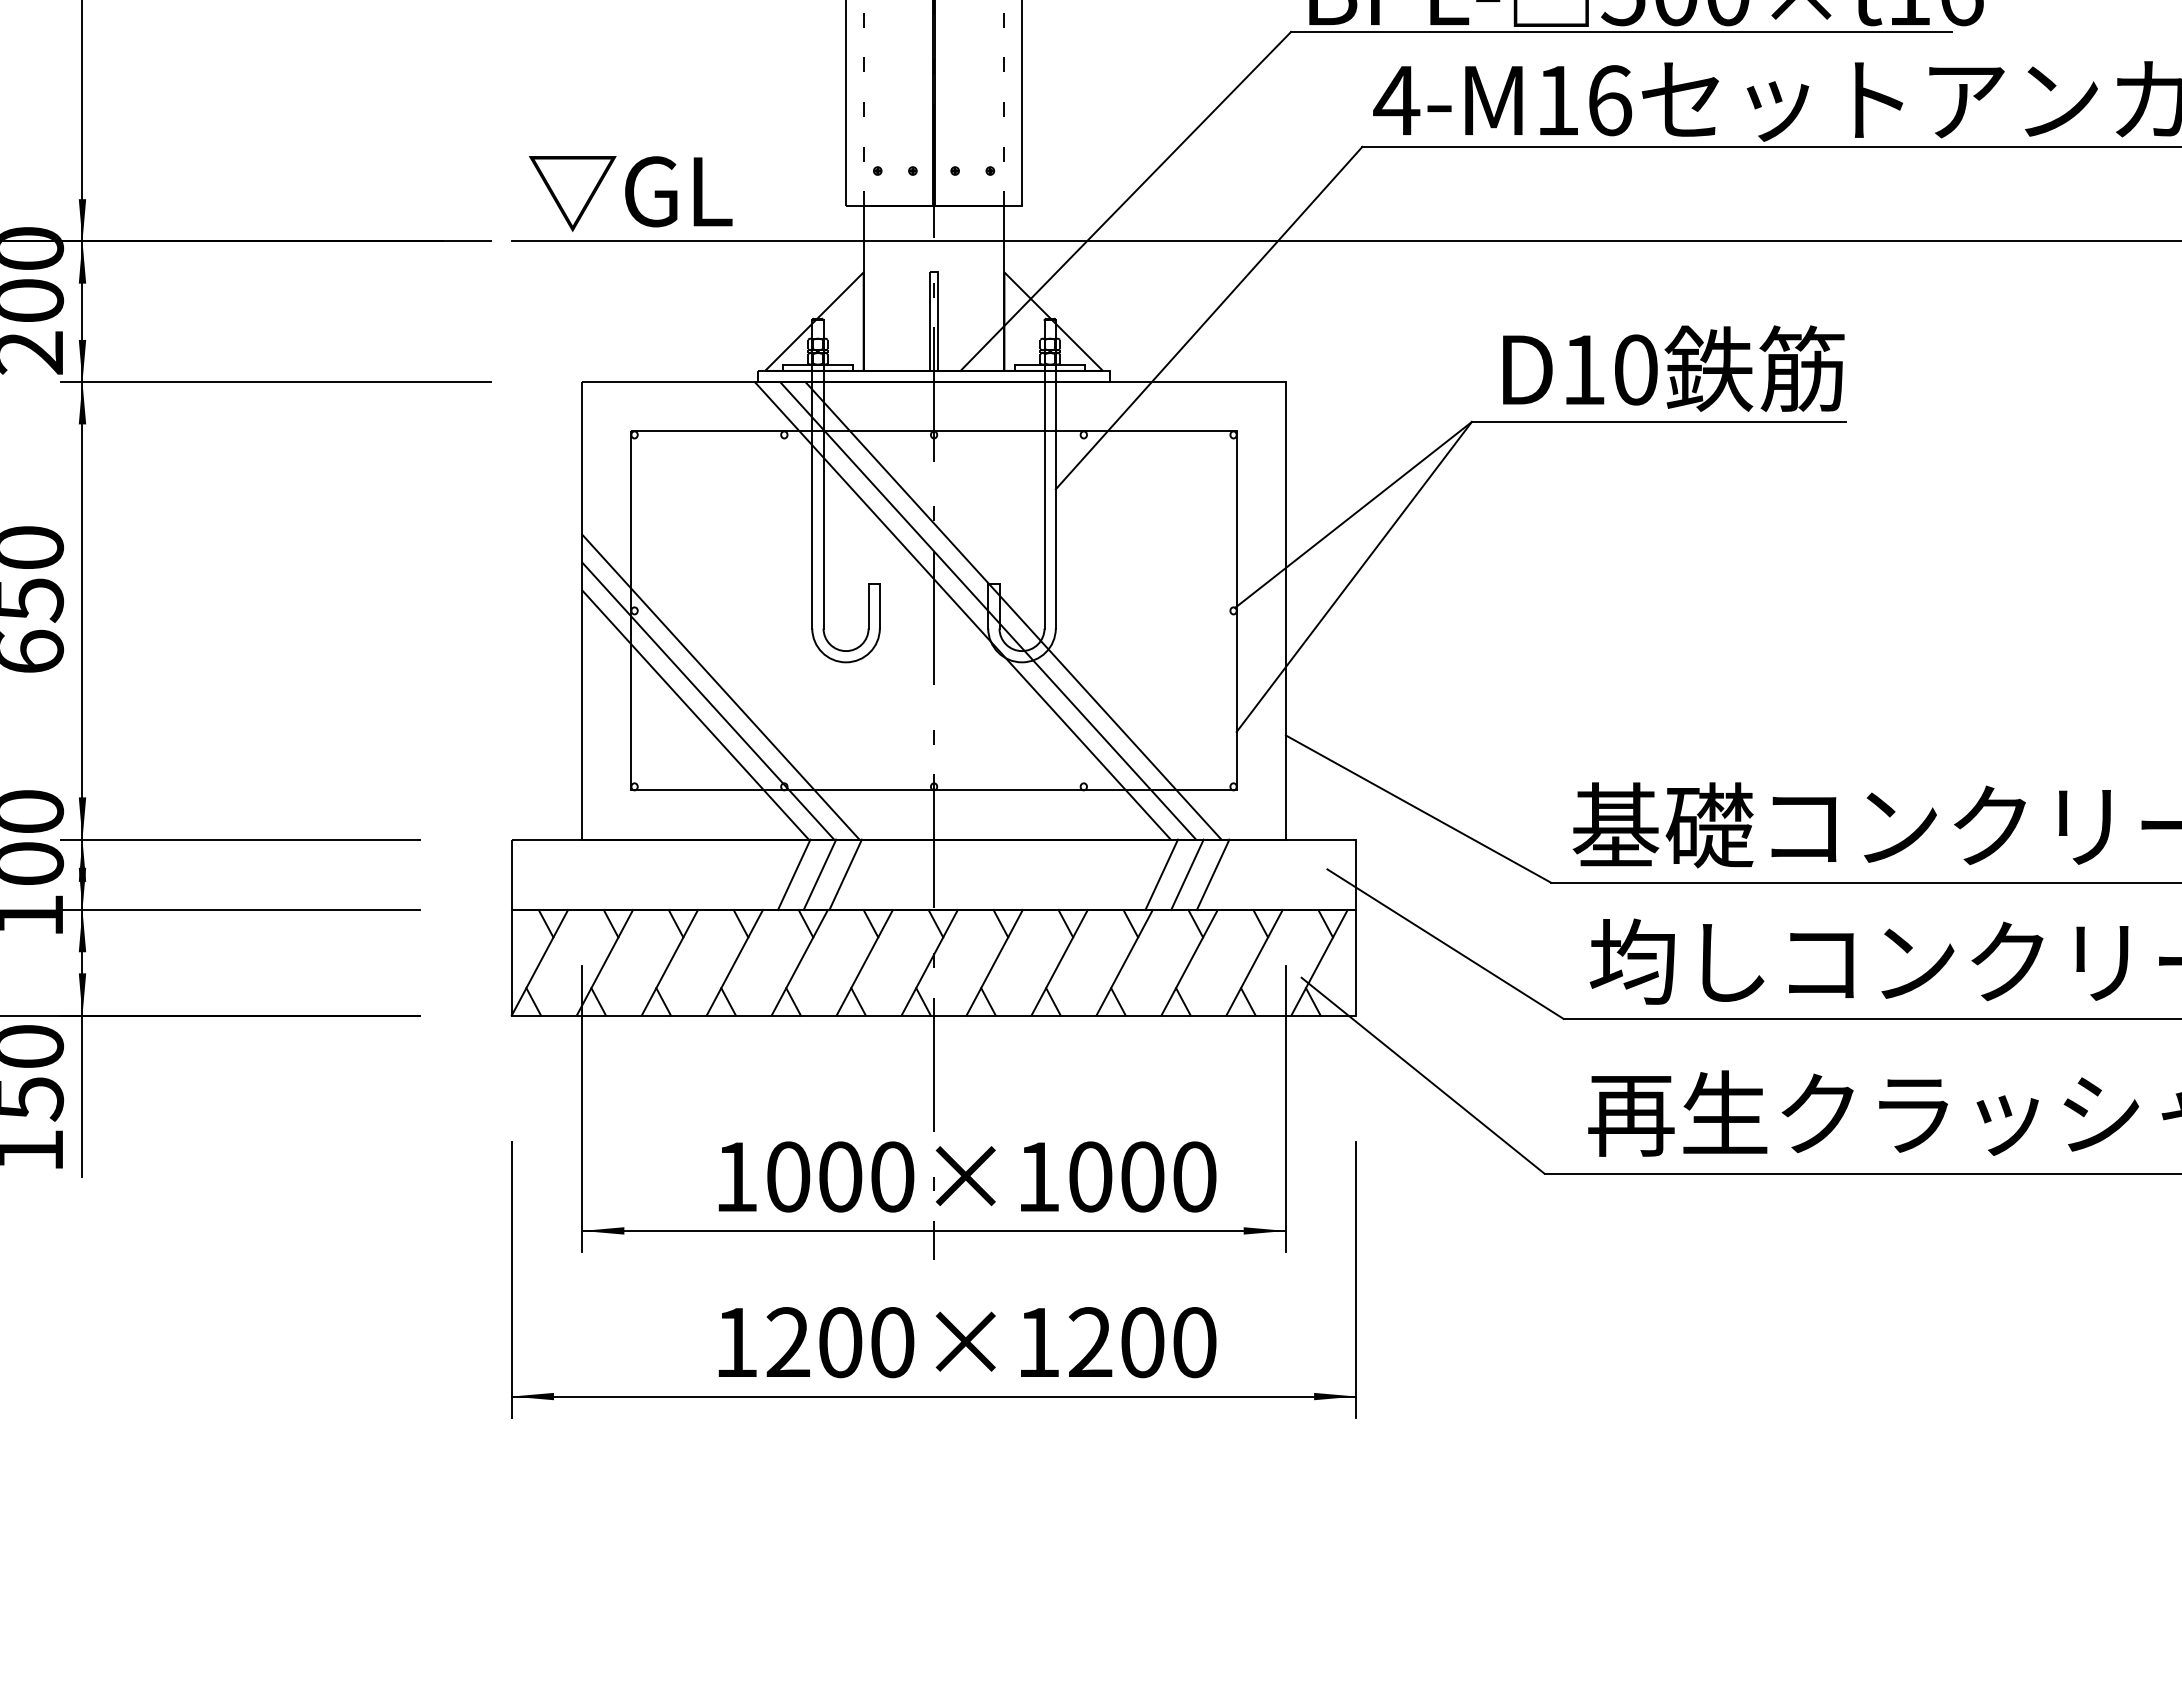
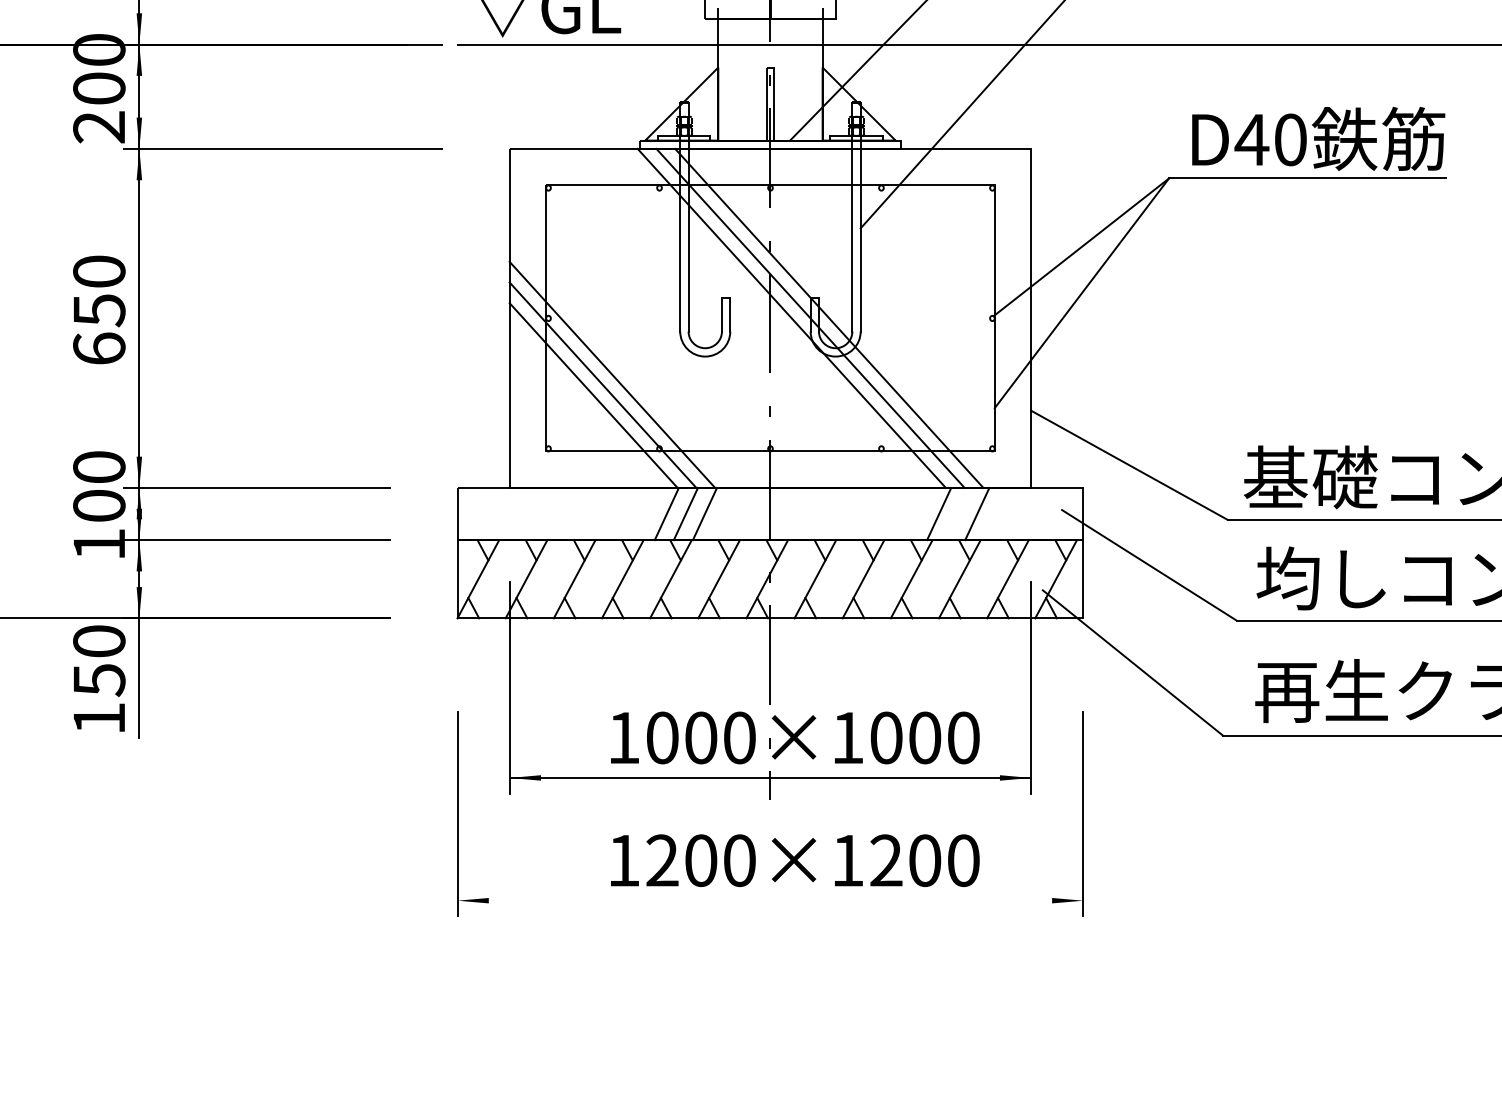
text: (1583, 369) -> (1251, 139), D10 -> D40
line: (1187, 874) -> (958, 513), removed
line: (933, 1396) -> (770, 900), removed

